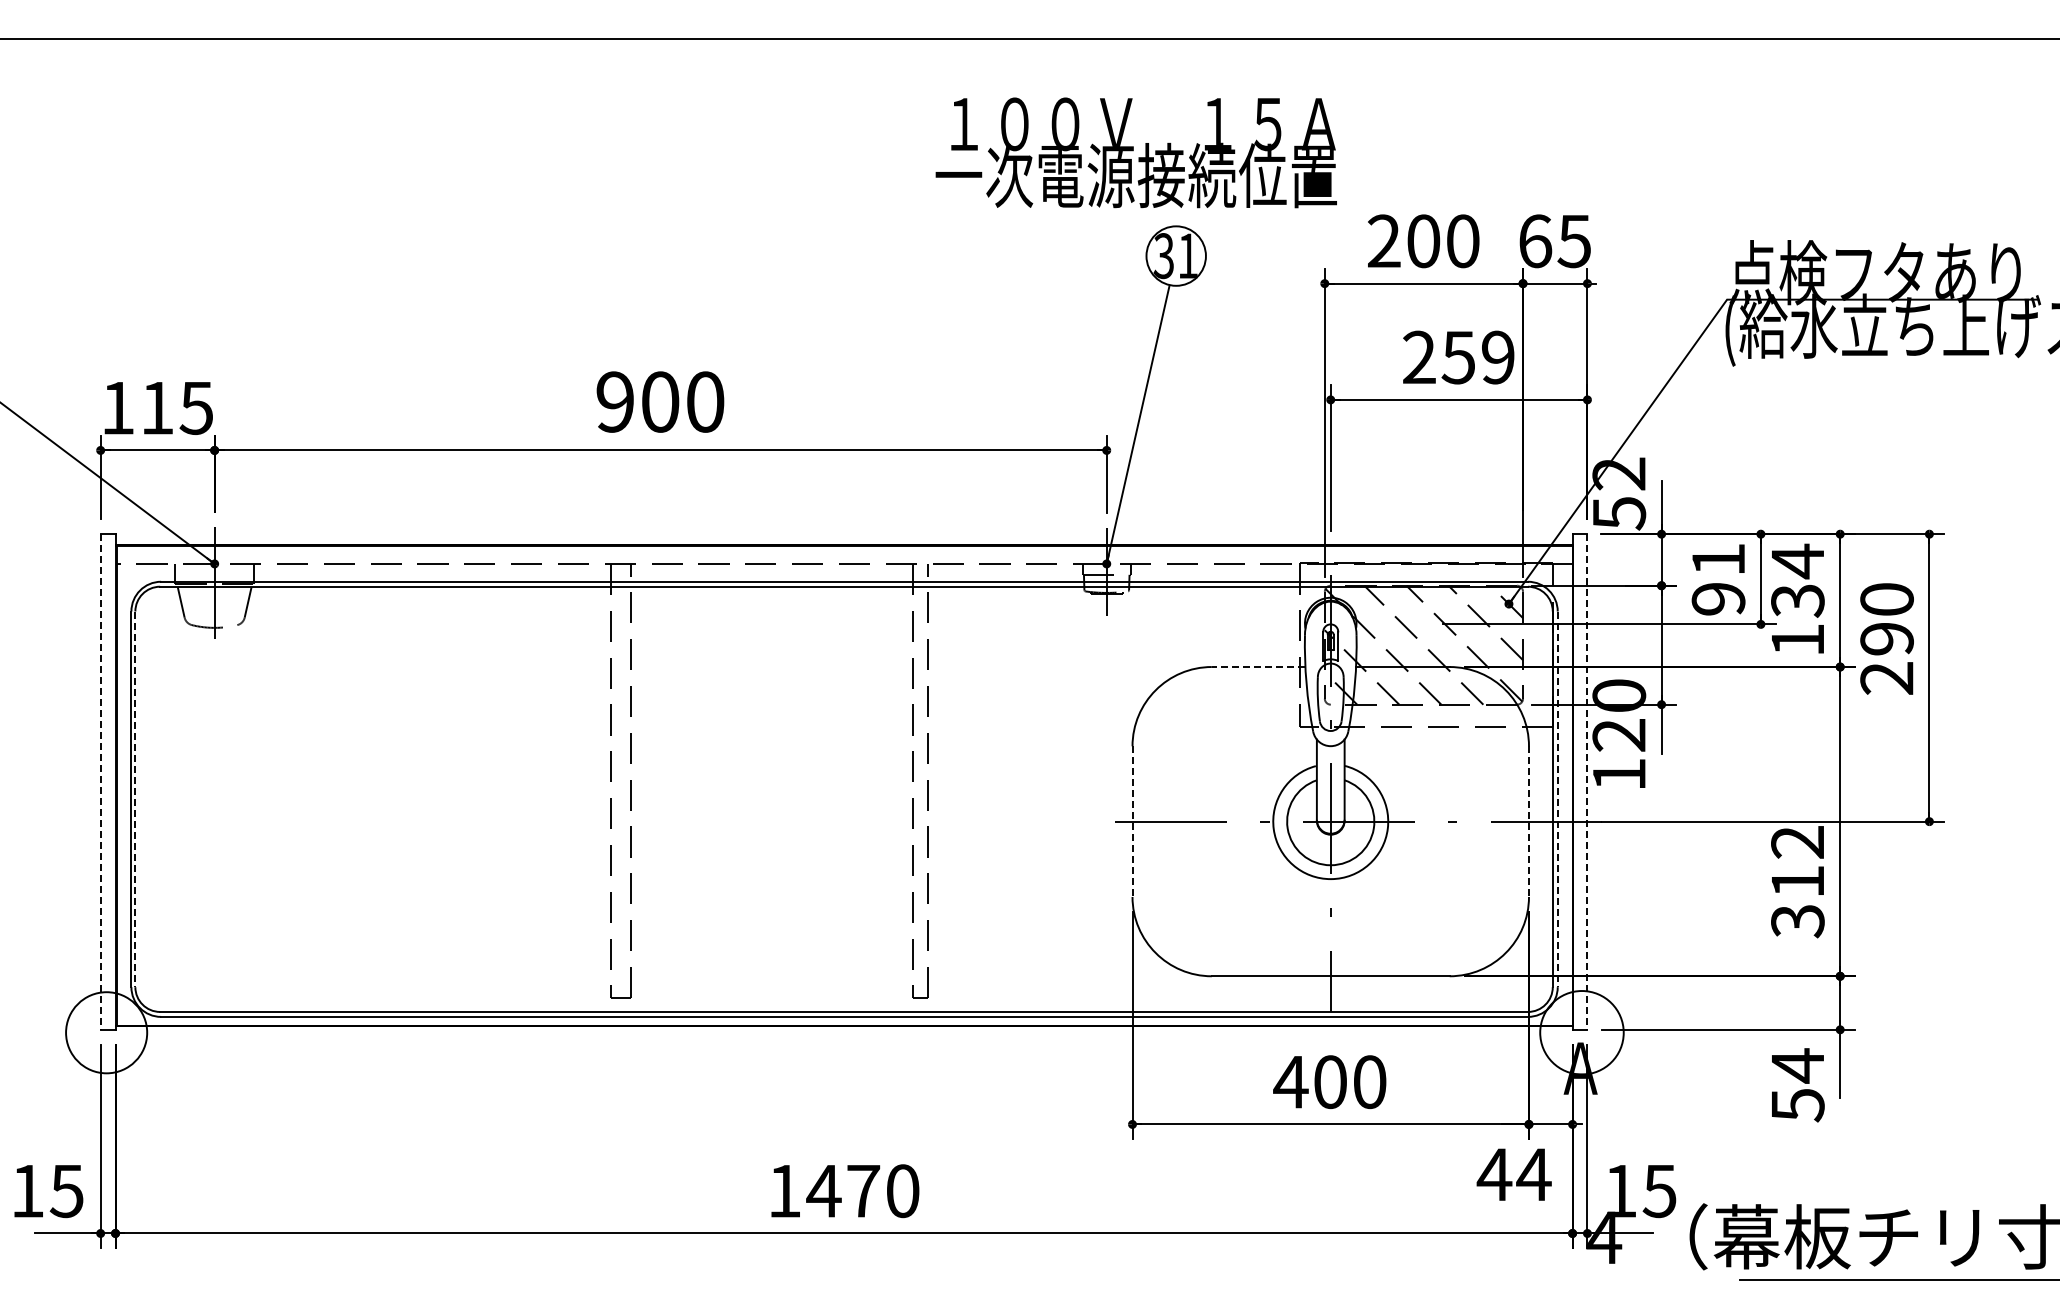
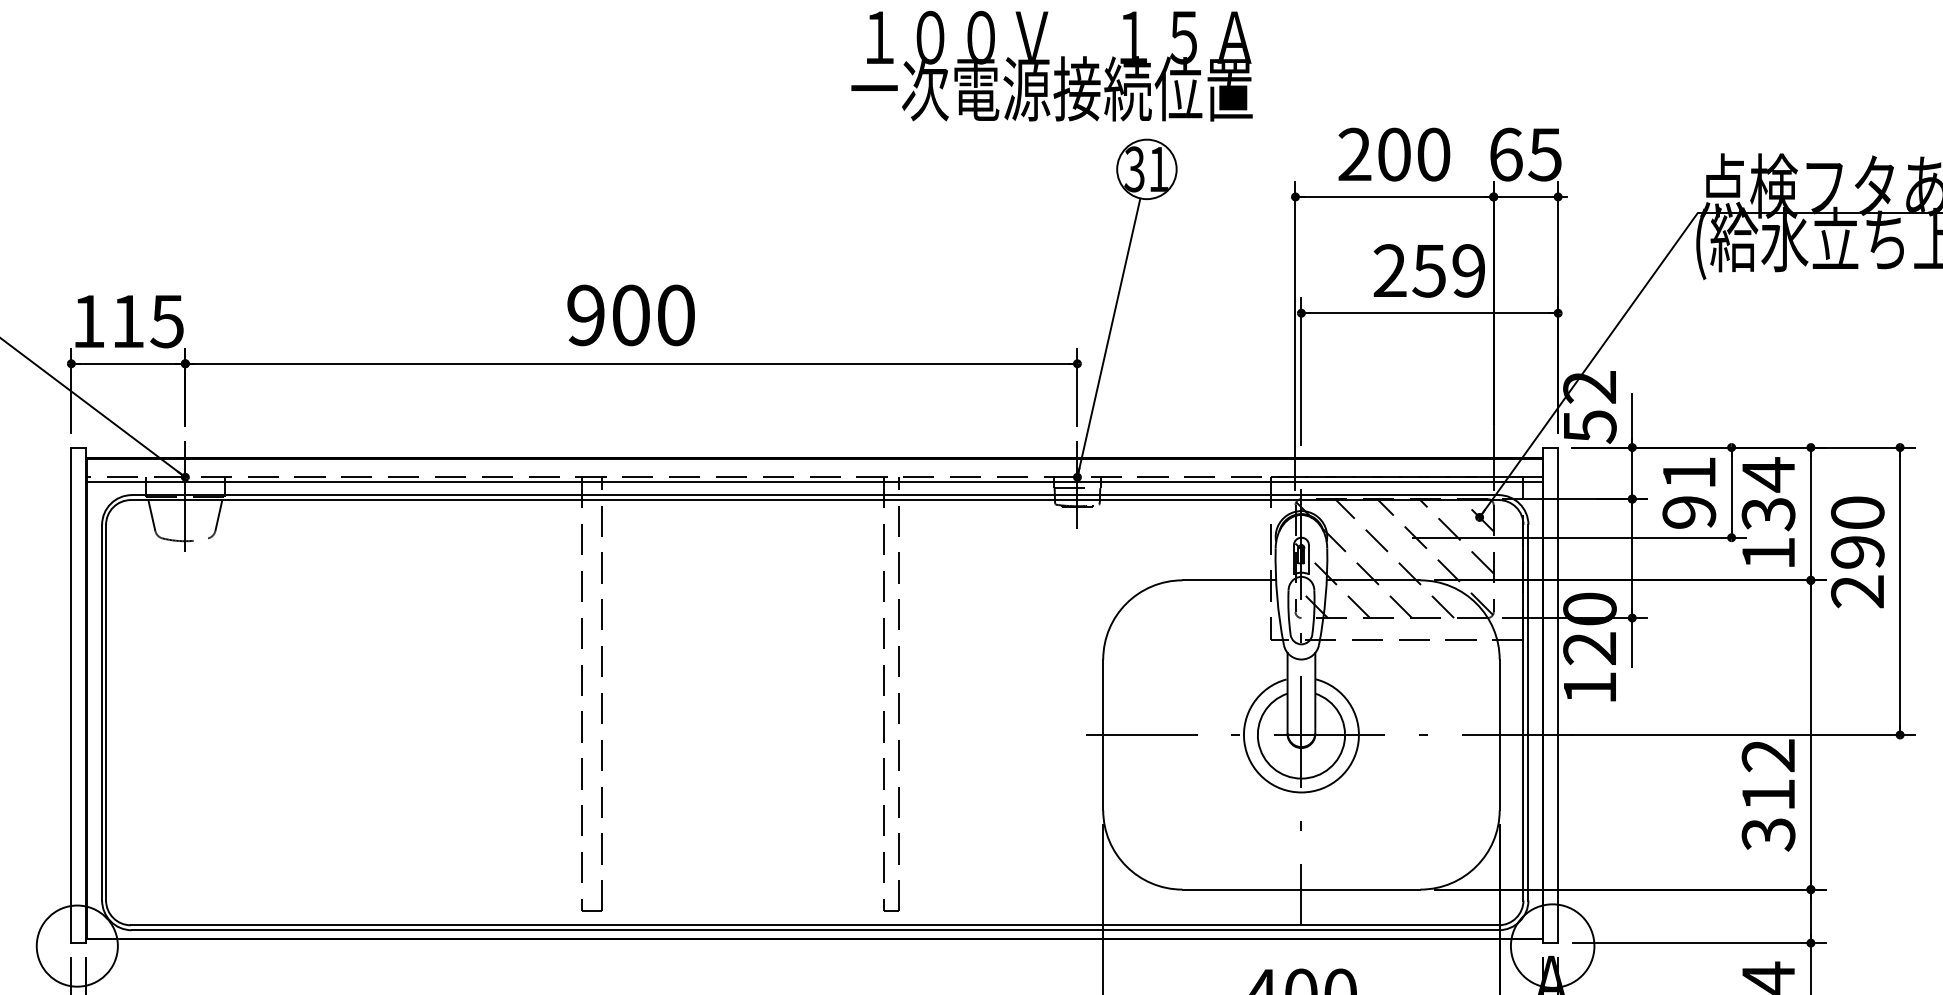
text: (1135, 152) -> (1051, 65), moved
line: (844, 568) -> (815, 481), added
line: (1258, 667) -> (1229, 580), dashed -> solid
line: (100, 782) -> (71, 695), dashed -> solid
line: (1587, 782) -> (1558, 695), dashed -> solid
line: (135, 799) -> (106, 712), dashed -> solid
line: (1557, 799) -> (1528, 712), dashed -> solid
line: (1132, 822) -> (1103, 735), dashed -> solid
line: (1528, 822) -> (1499, 735), dashed -> solid

